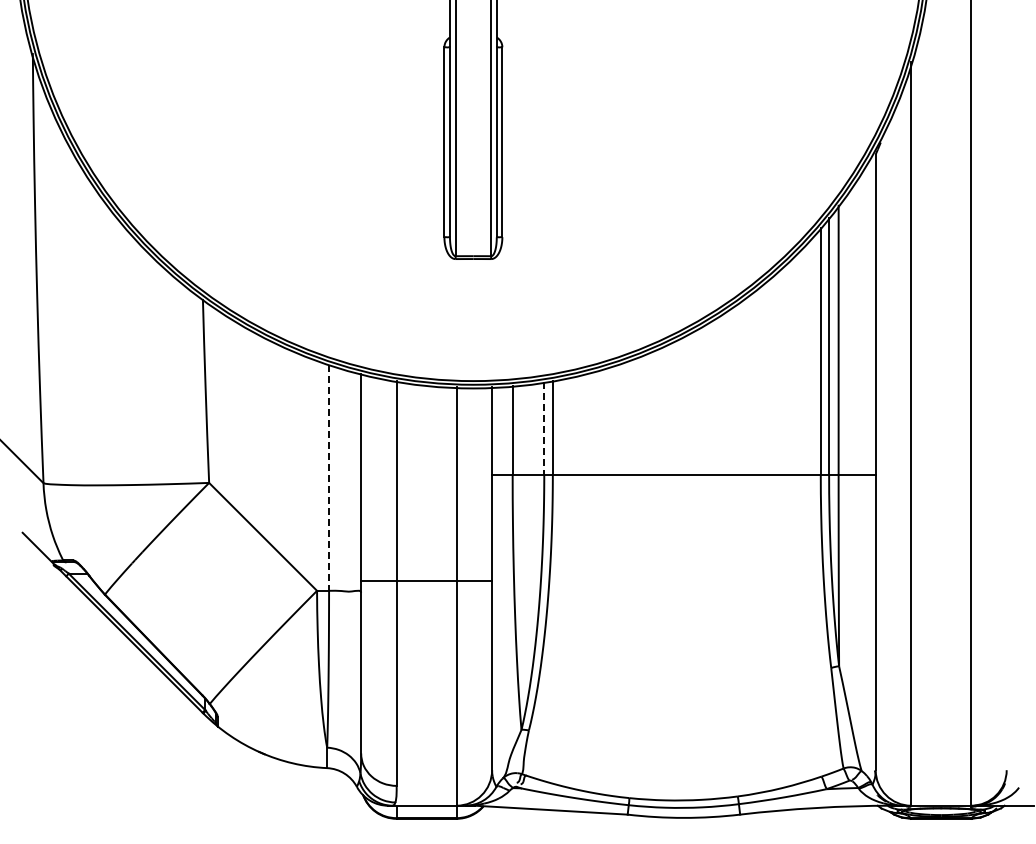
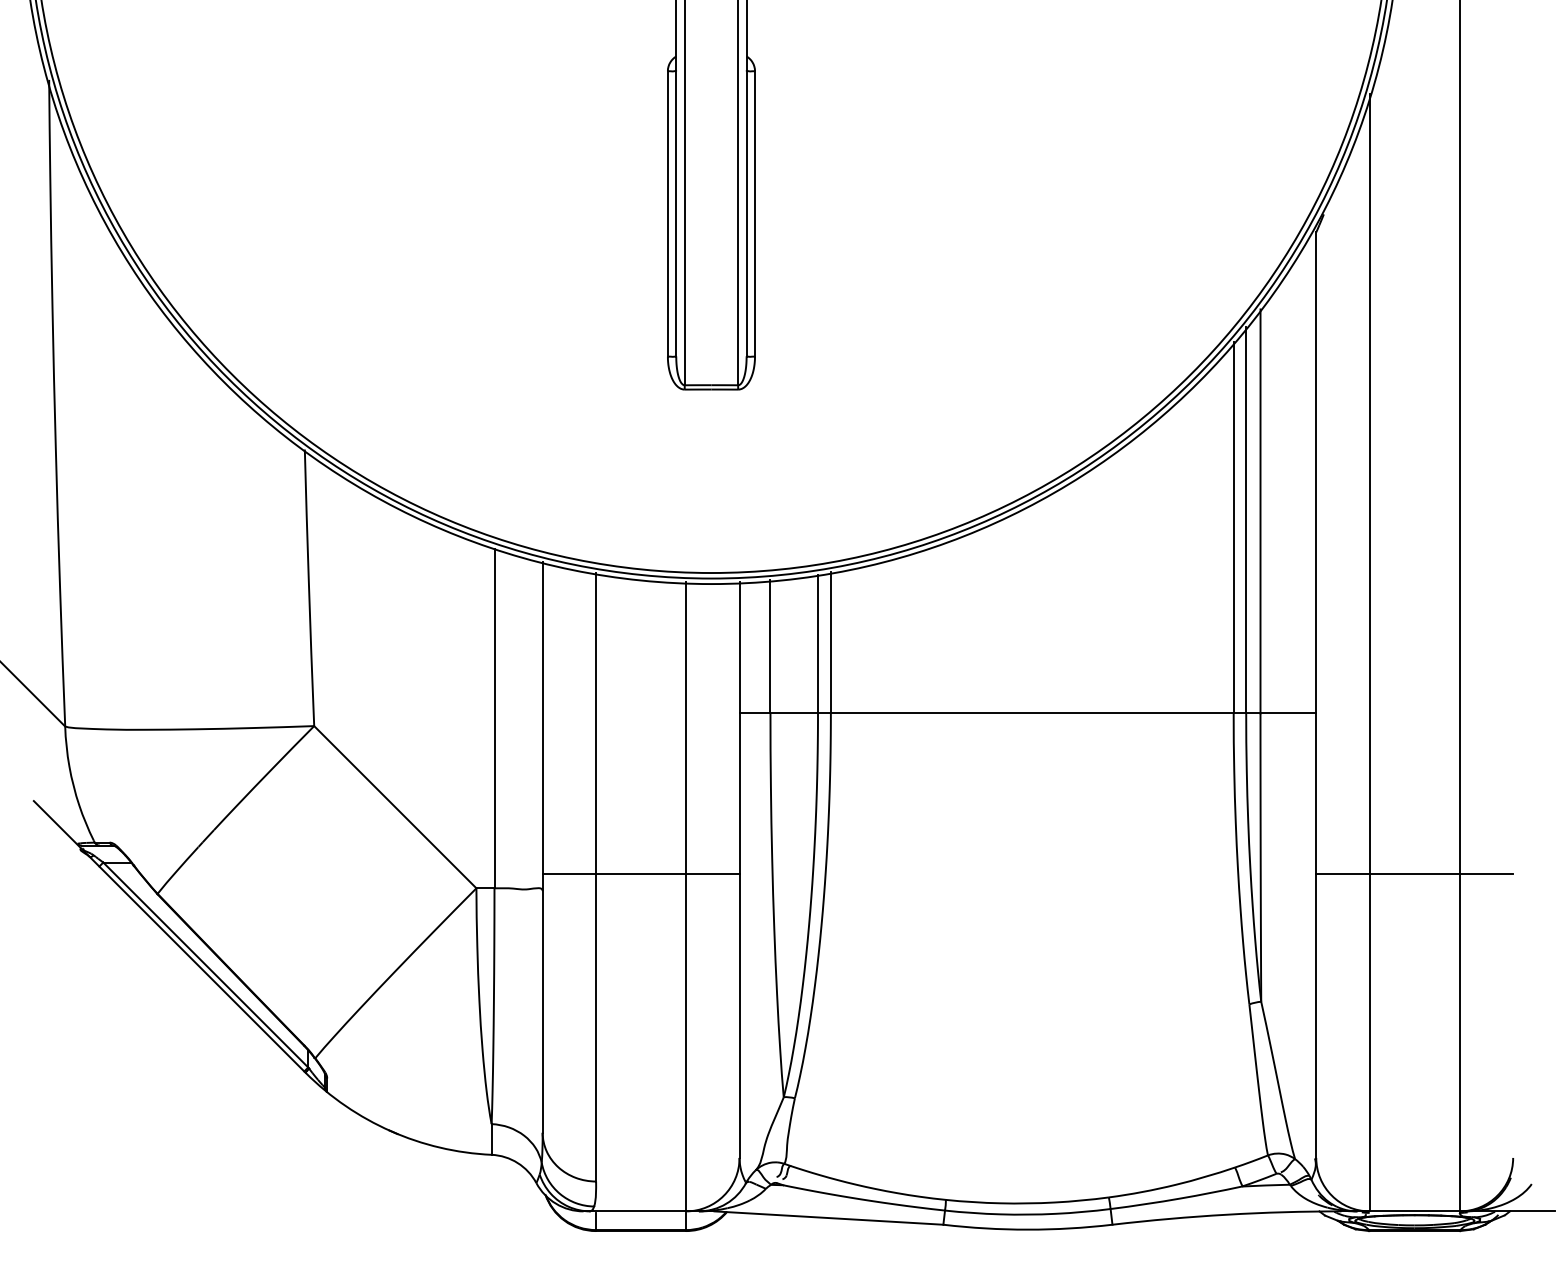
line: (544, 428) -> (818, 644), dashed -> solid
line: (329, 477) -> (495, 717), dashed -> solid
line: (940, 581) -> (1413, 874), added

